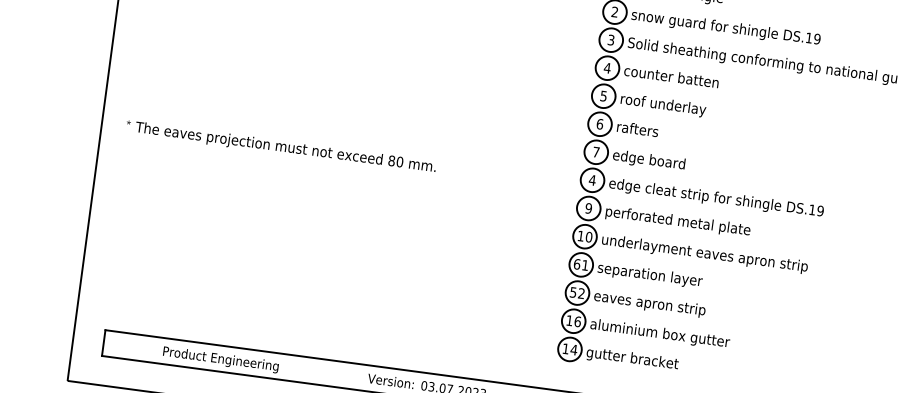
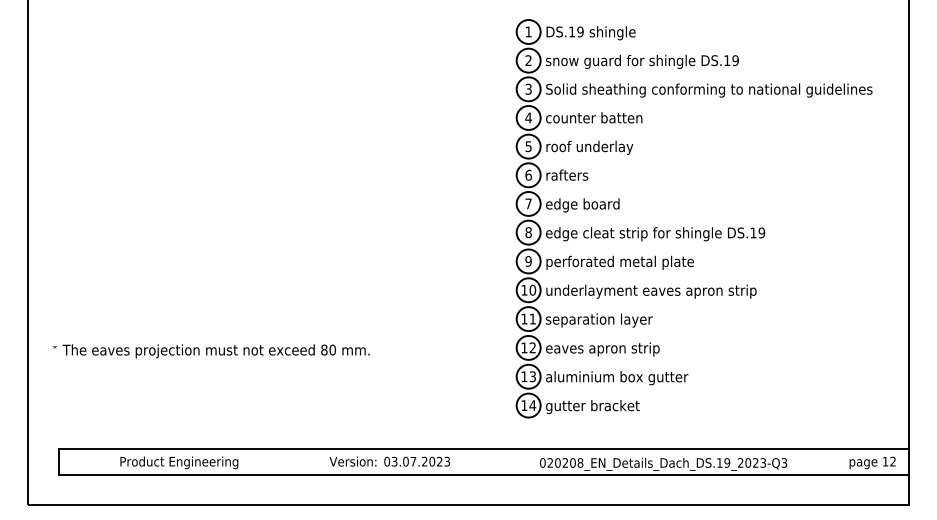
text: (281, 147) -> (211, 351), moved
text: (592, 180) -> (528, 232), 4 -> 8
text: (577, 263) -> (524, 318), 61 -> 11
text: (573, 292) -> (524, 347), 52 -> 12
text: (577, 321) -> (532, 376), 16 -> 13

